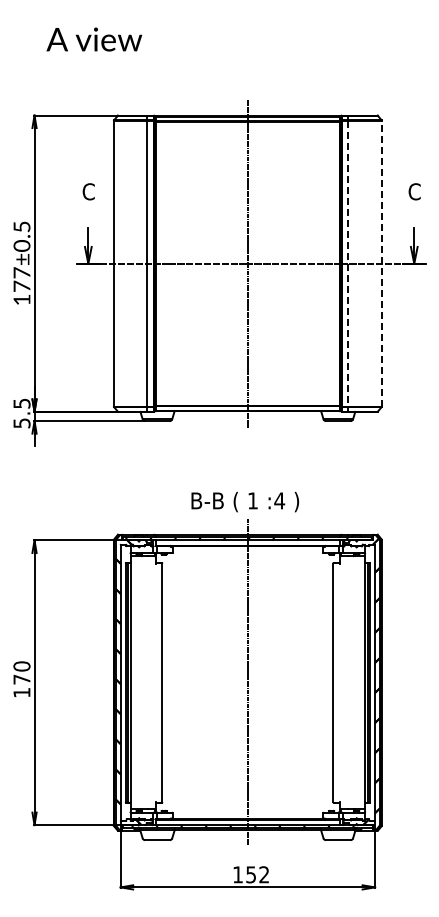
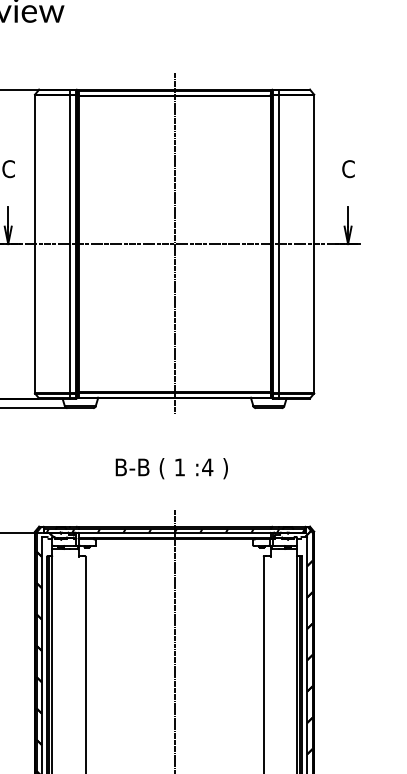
line: (348, 263) -> (279, 243), dashed -> solid
line: (381, 263) -> (313, 243), dashed -> solid
text: (245, 501) -> (172, 468), moved

